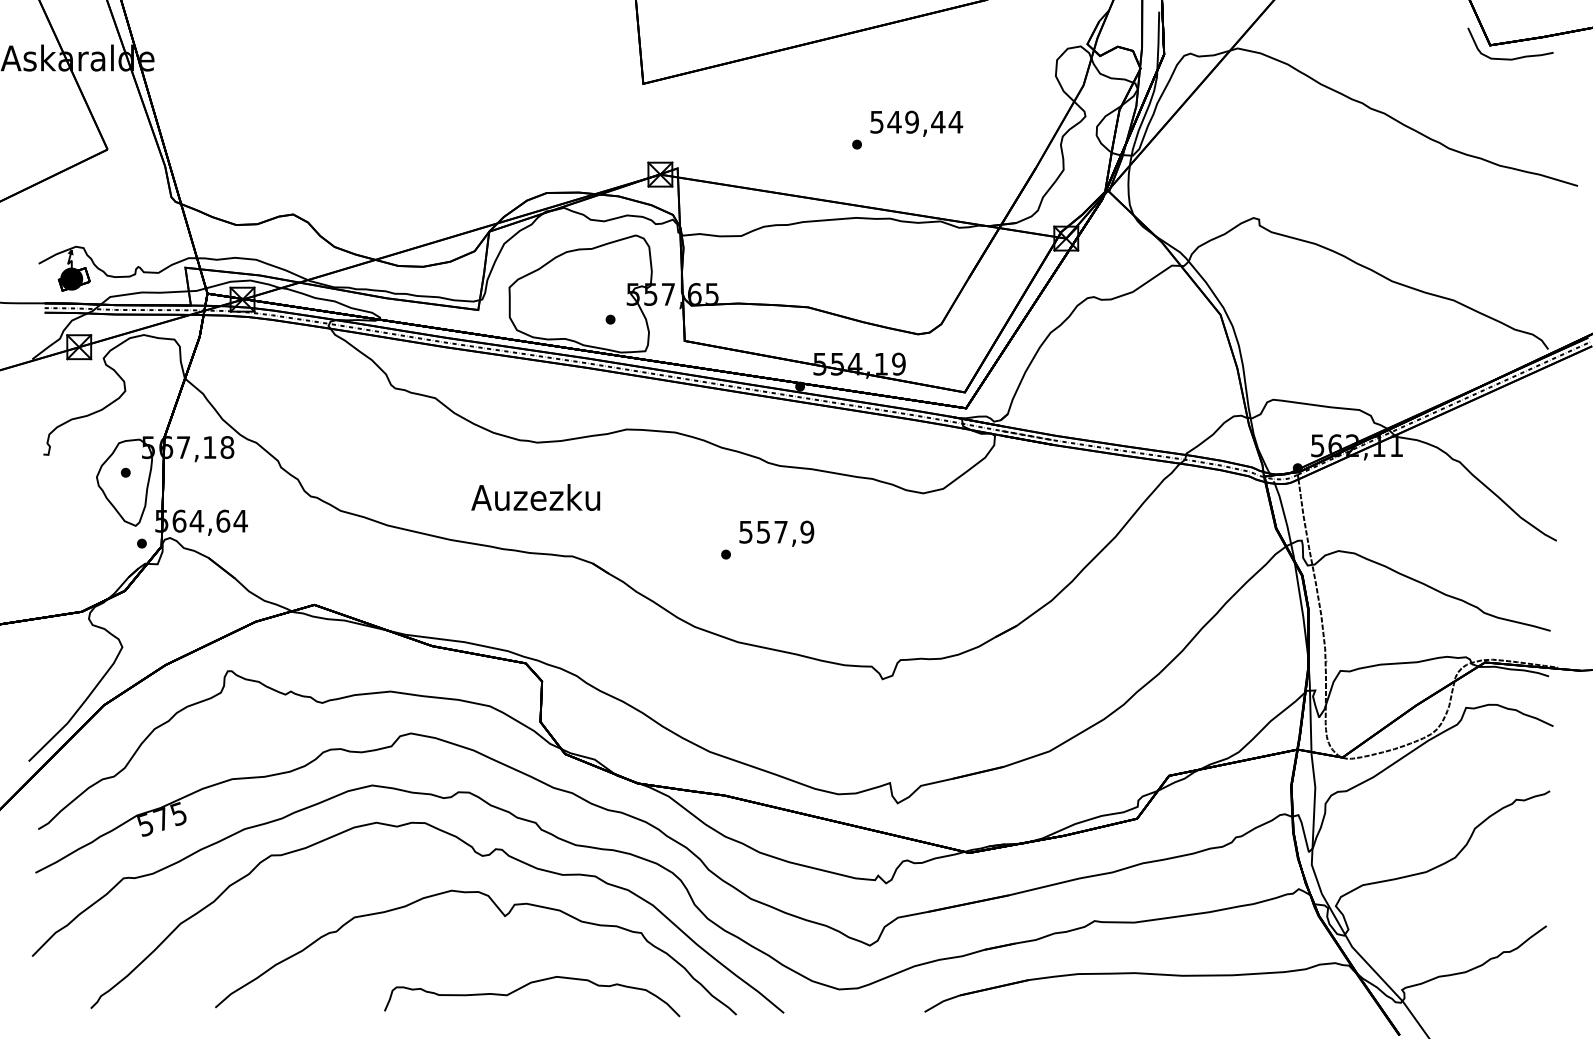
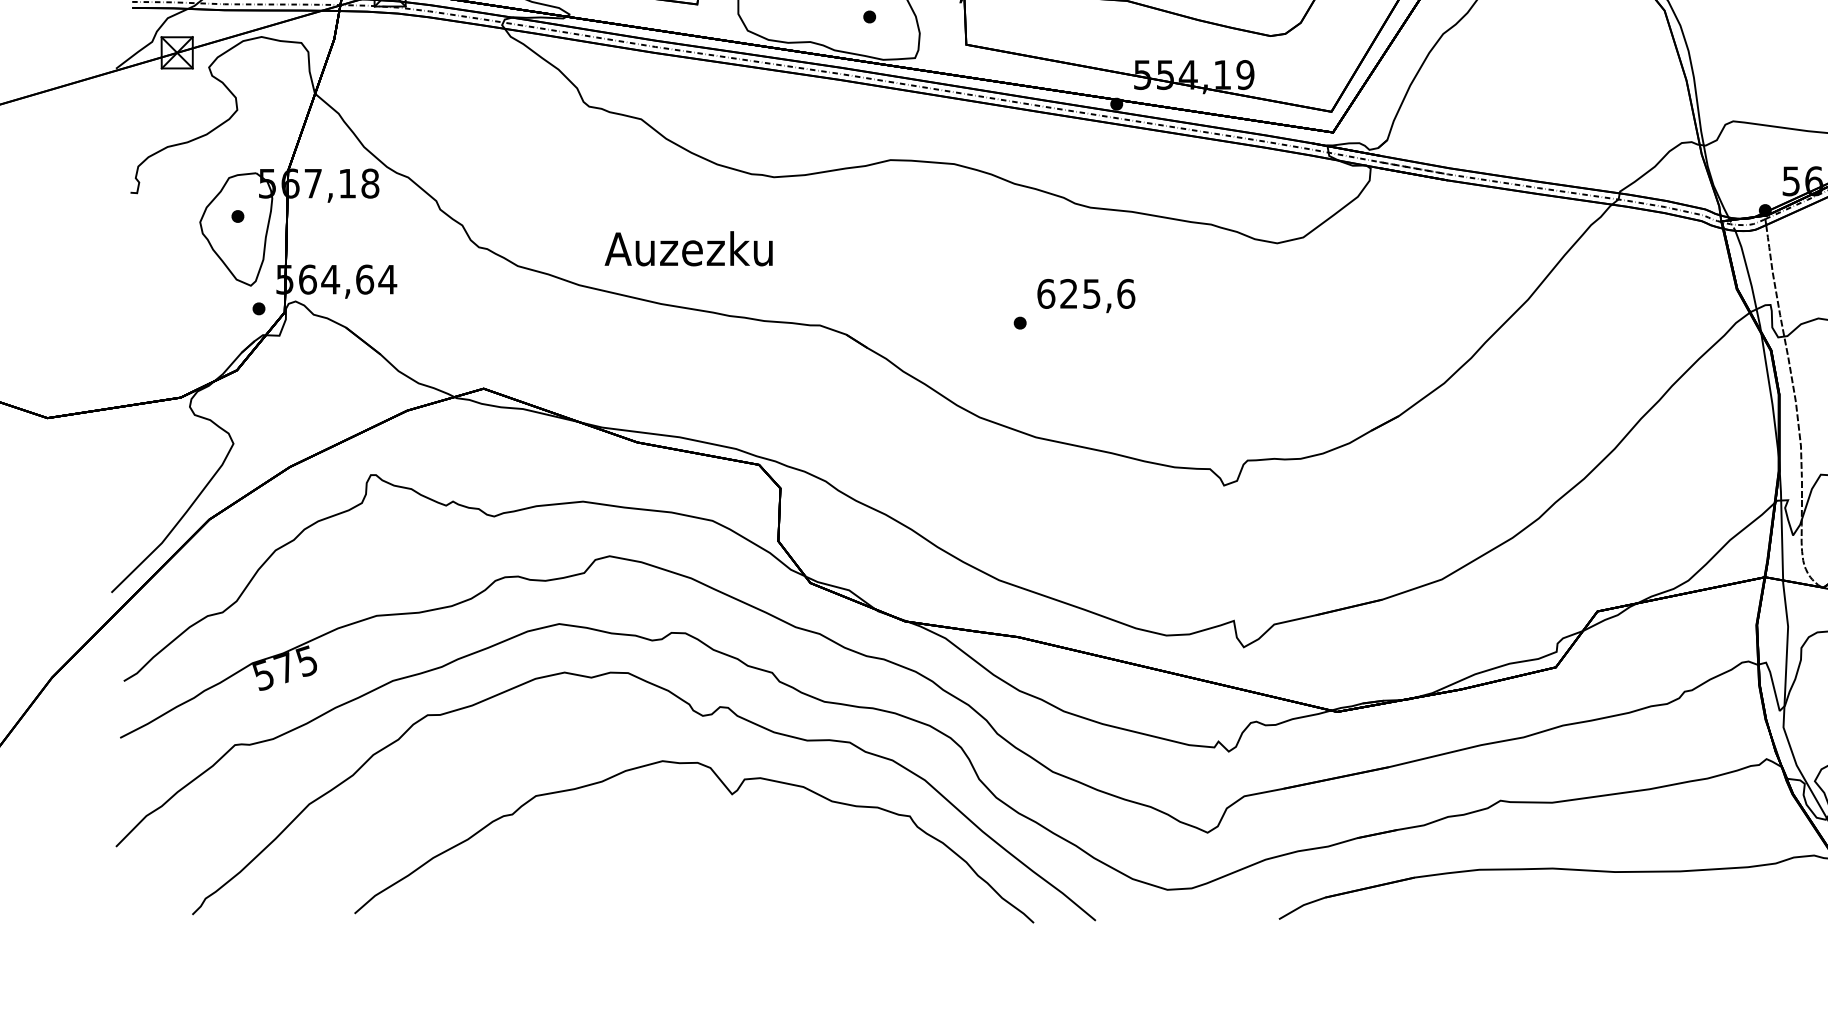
text: (535, 497) -> (688, 248), moved
text: (776, 531) -> (1085, 293), 557,9 -> 625,6
curve: (526, 986) -> (760, 885), removed

